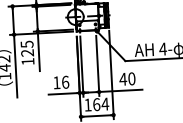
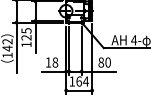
text: (123, 79) -> (101, 62), 40 -> 80
text: (65, 82) -> (55, 62), 16 -> 18

